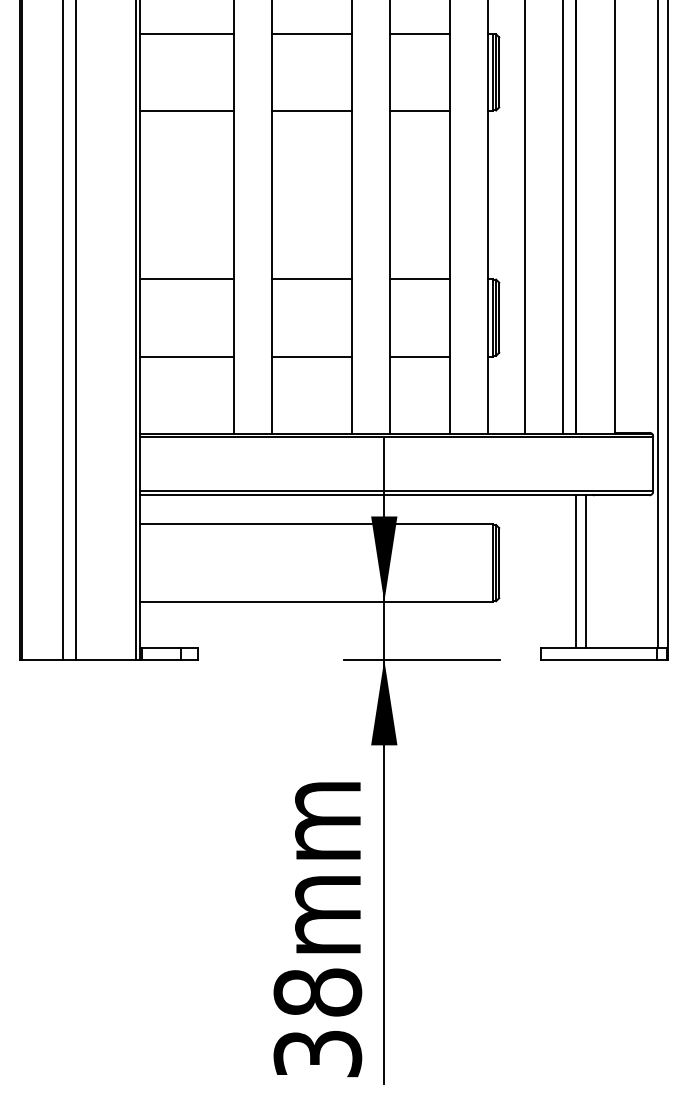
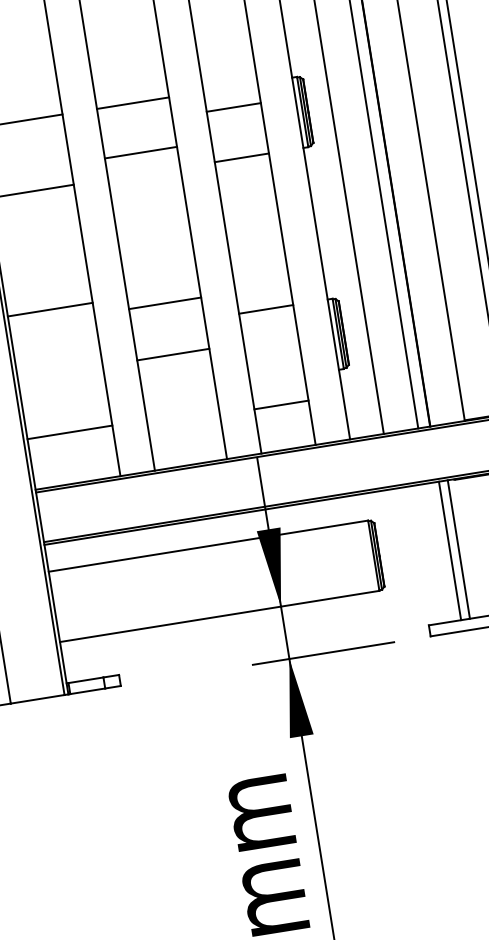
line: (419, 33) -> (233, 107), moved
line: (311, 111) -> (140, 152), moved
line: (186, 278) -> (49, 309), moved
line: (311, 278) -> (164, 303), moved
line: (186, 356) -> (69, 432), moved
line: (311, 356) -> (173, 354), moved
line: (419, 356) -> (281, 404), moved

